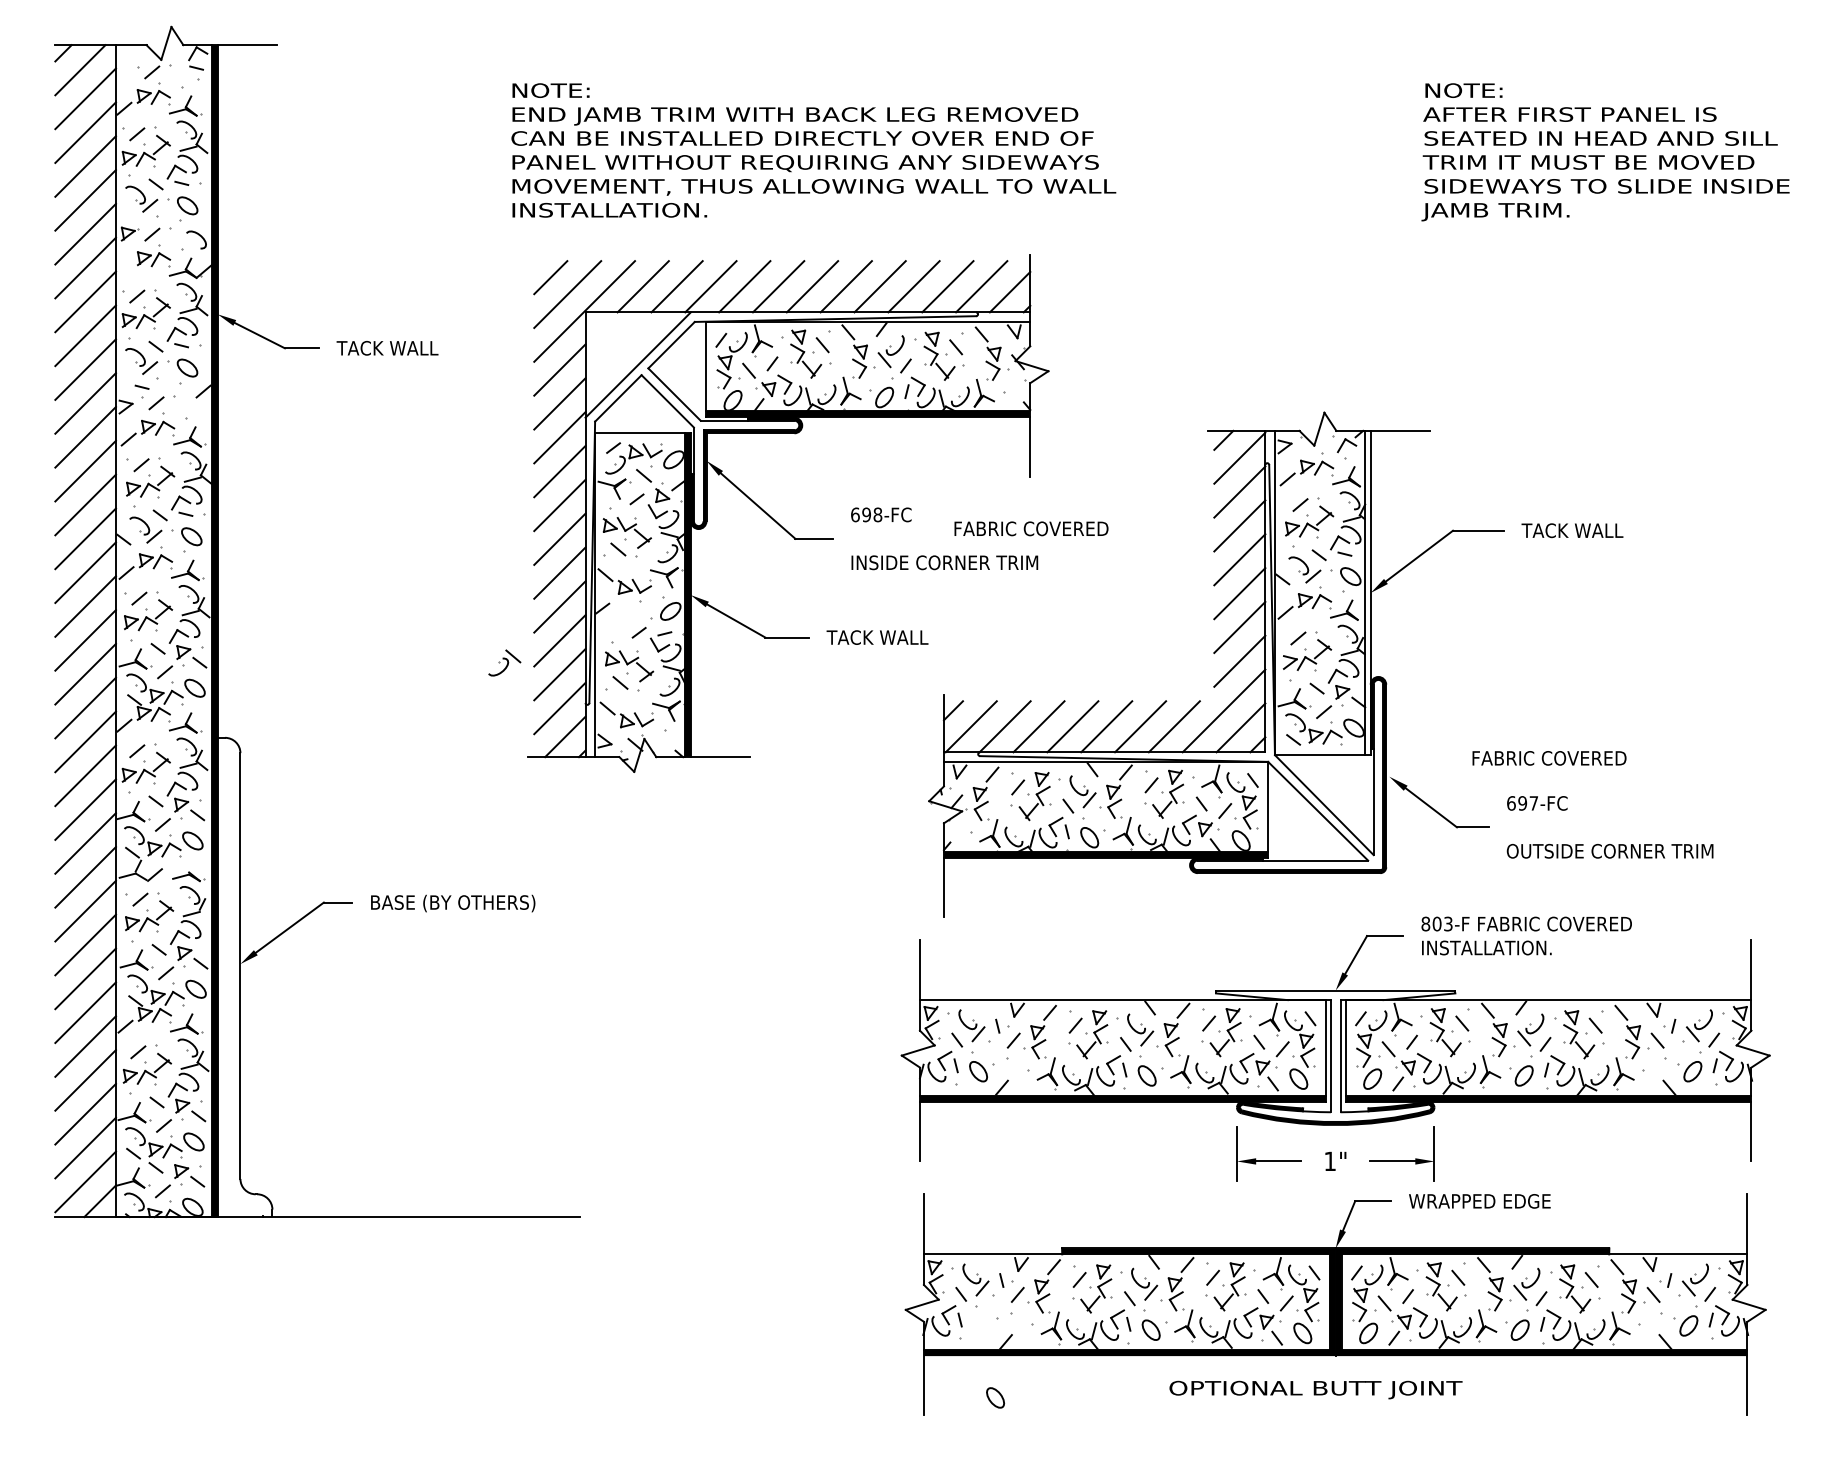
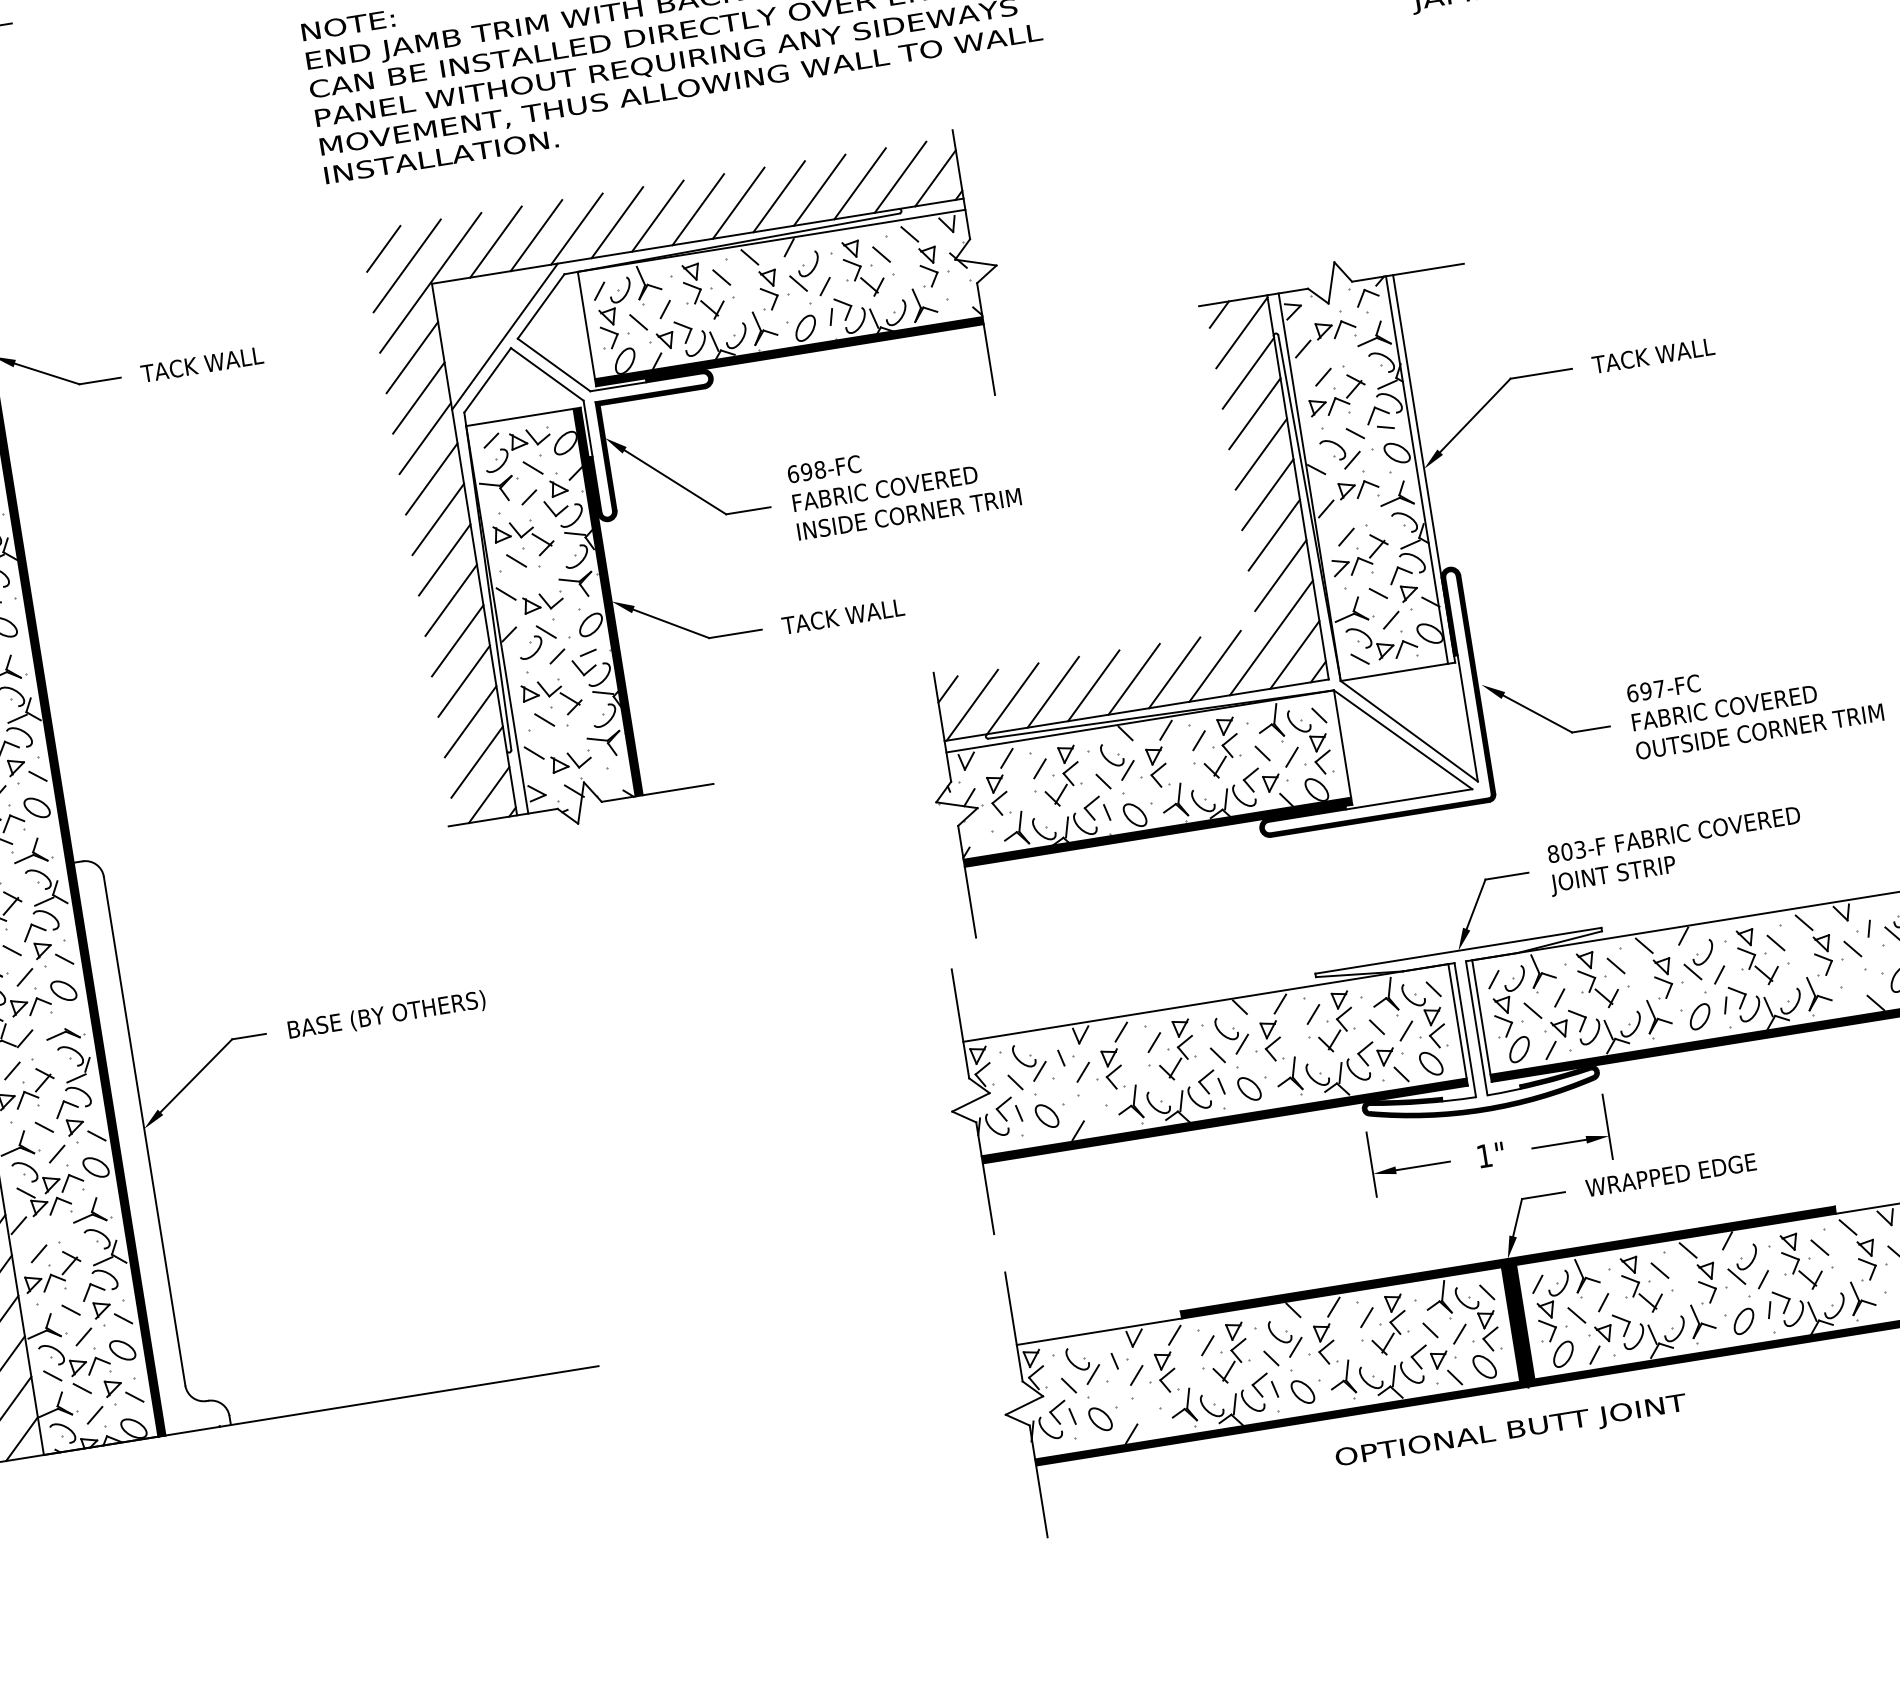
text: (1031, 528) -> (885, 488), moved
part: (504, 662) -> (536, 641), moved
text: (1549, 758) -> (1724, 708), moved
text: (1485, 949) -> (1629, 873), INSTALLATION. -> JOINT STRIP
part: (995, 1397) -> (1100, 1418), moved

